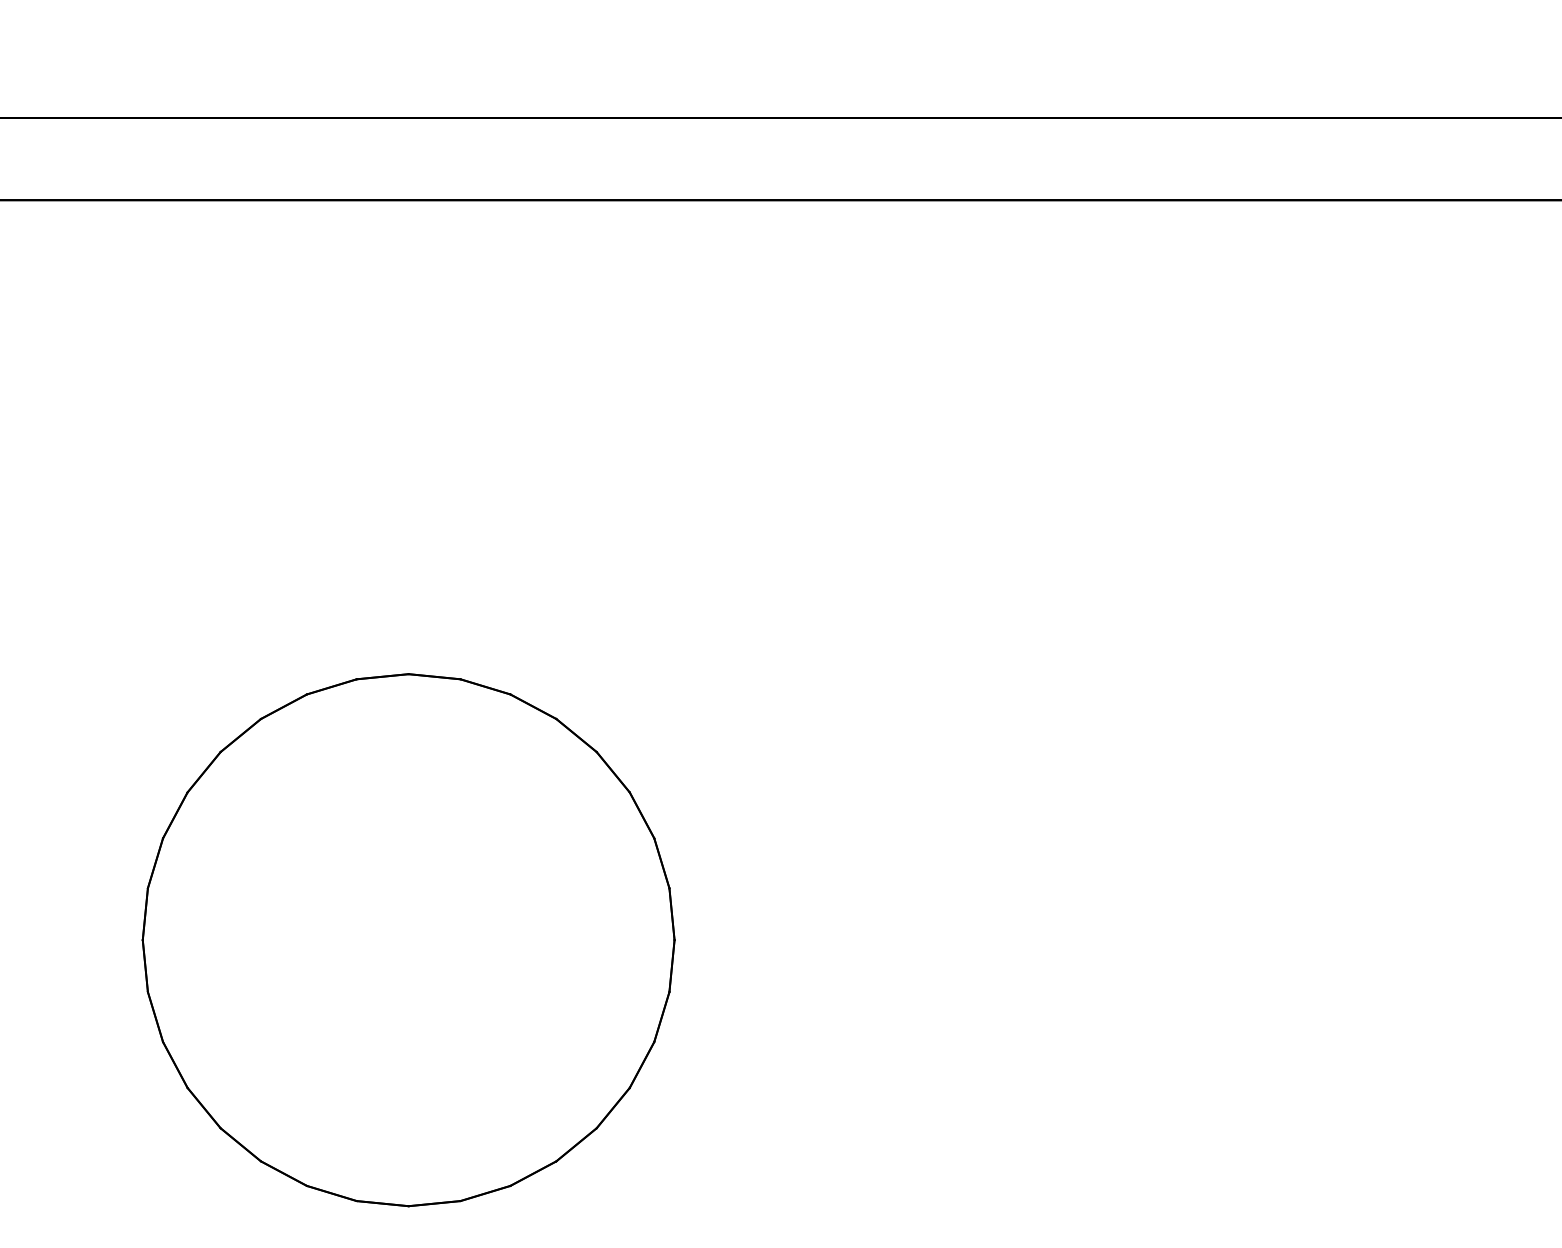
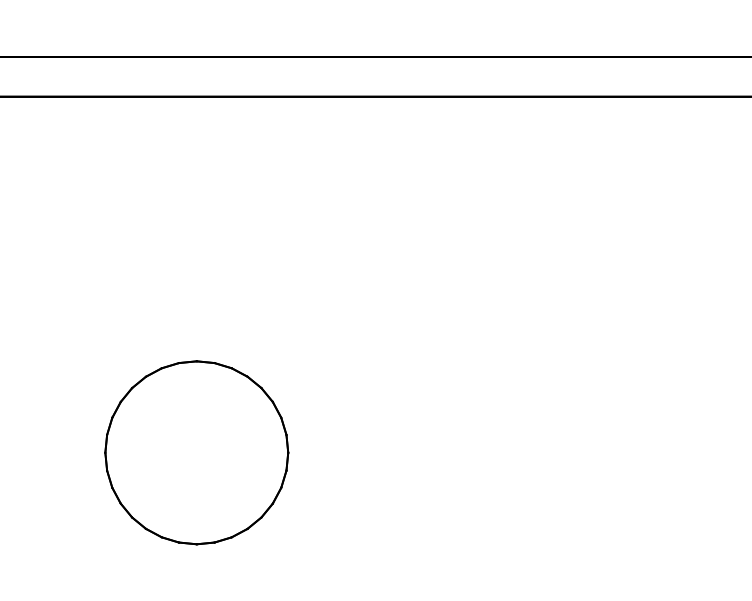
part: (408, 939) -> (196, 452), size x0.71

